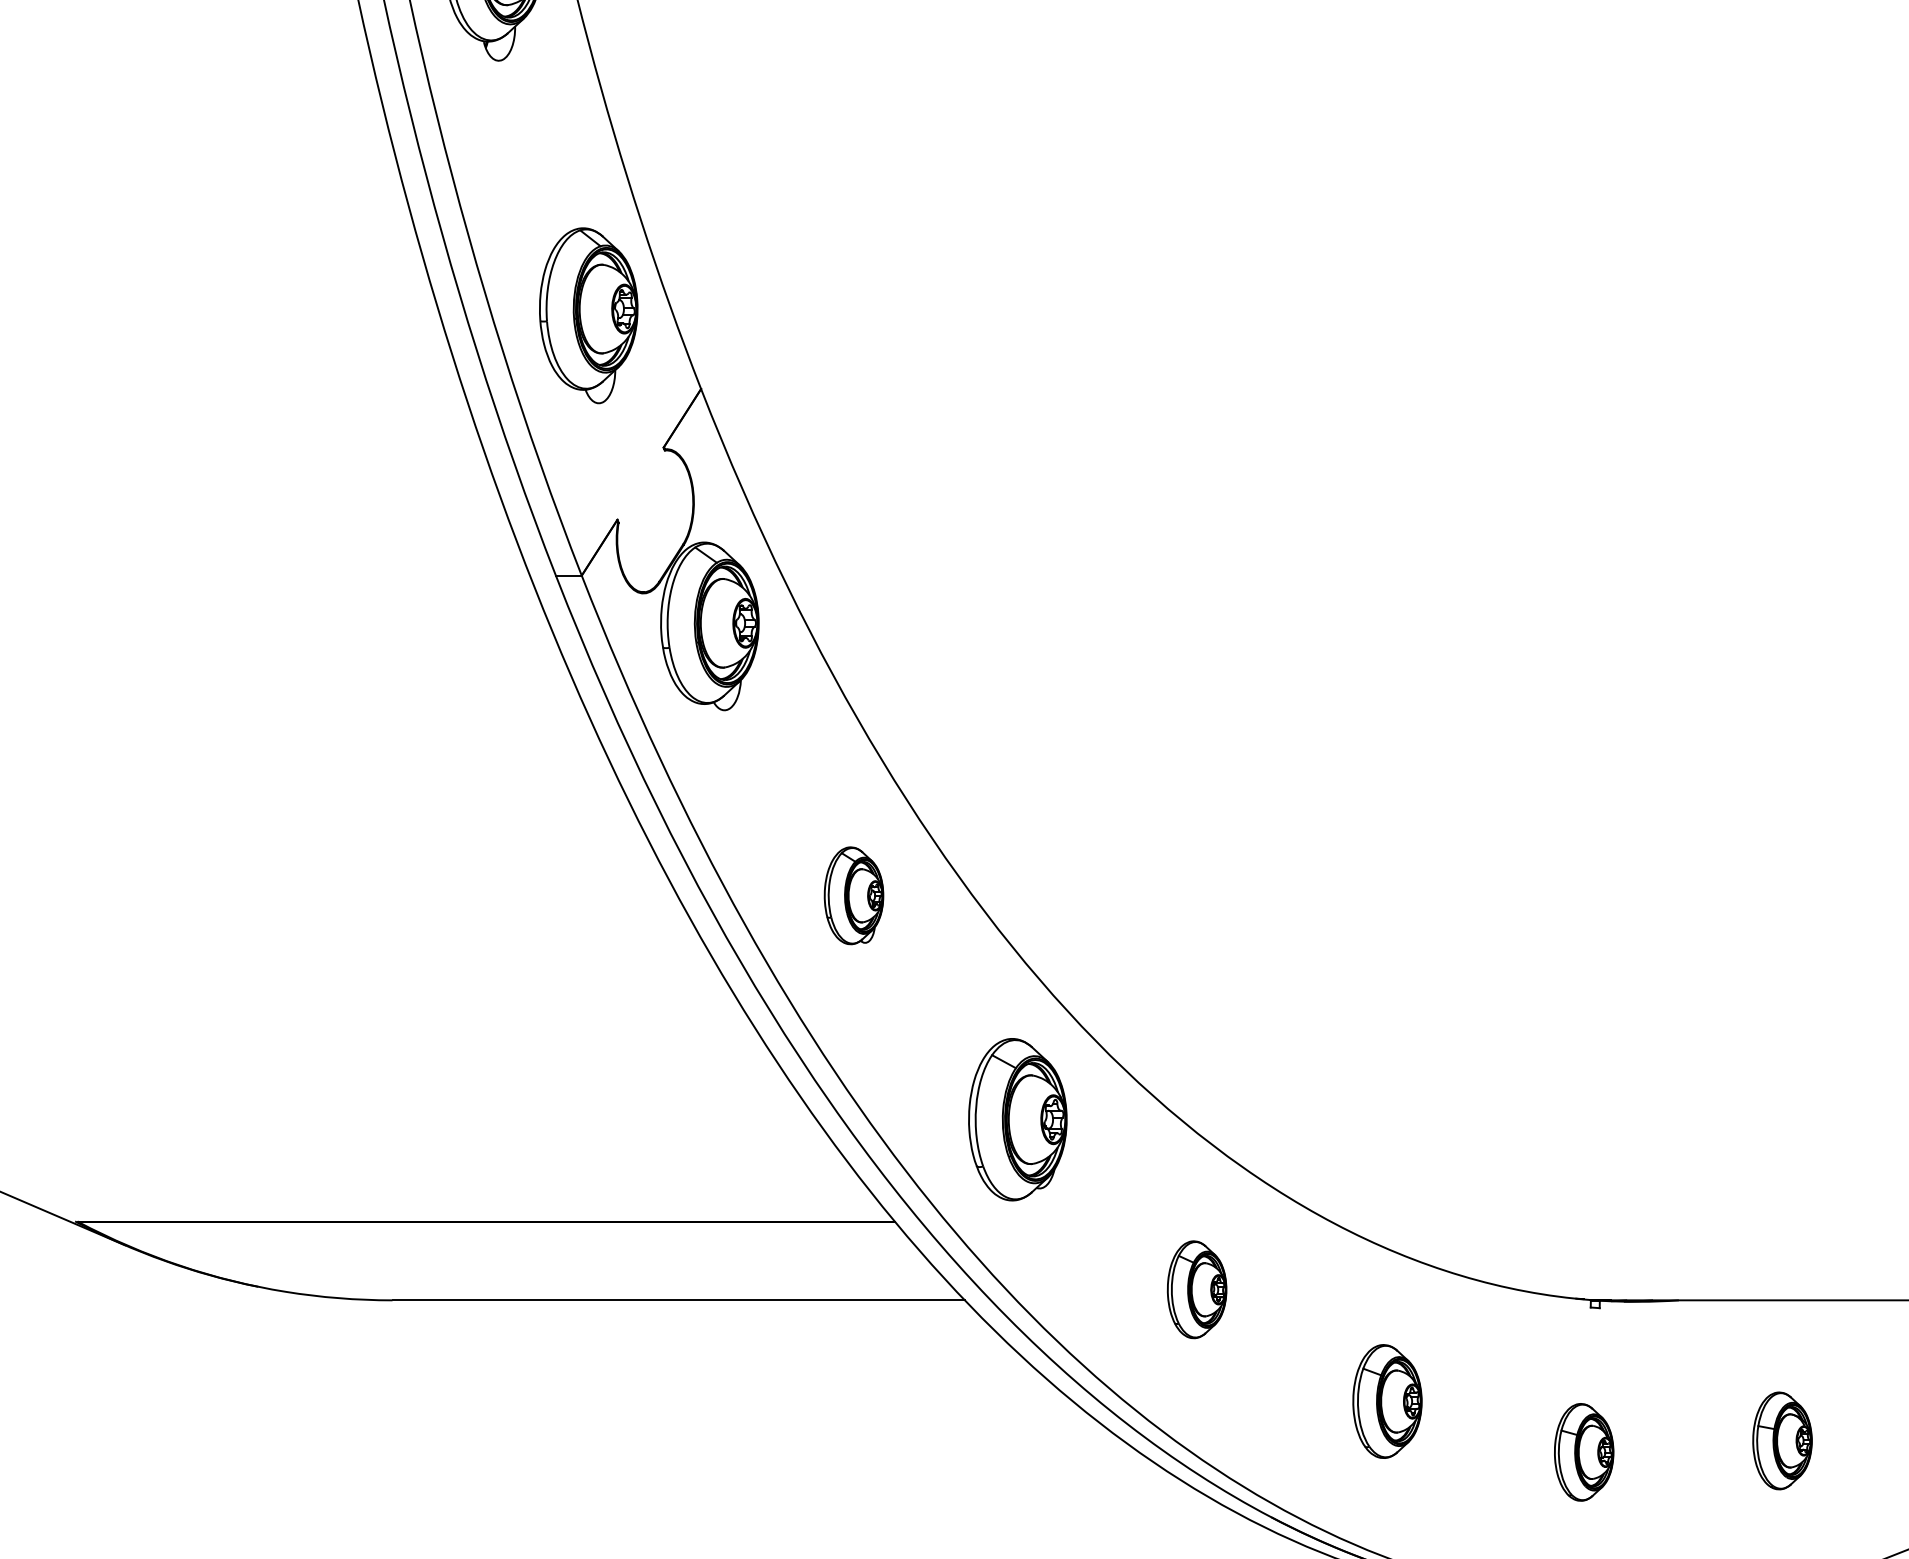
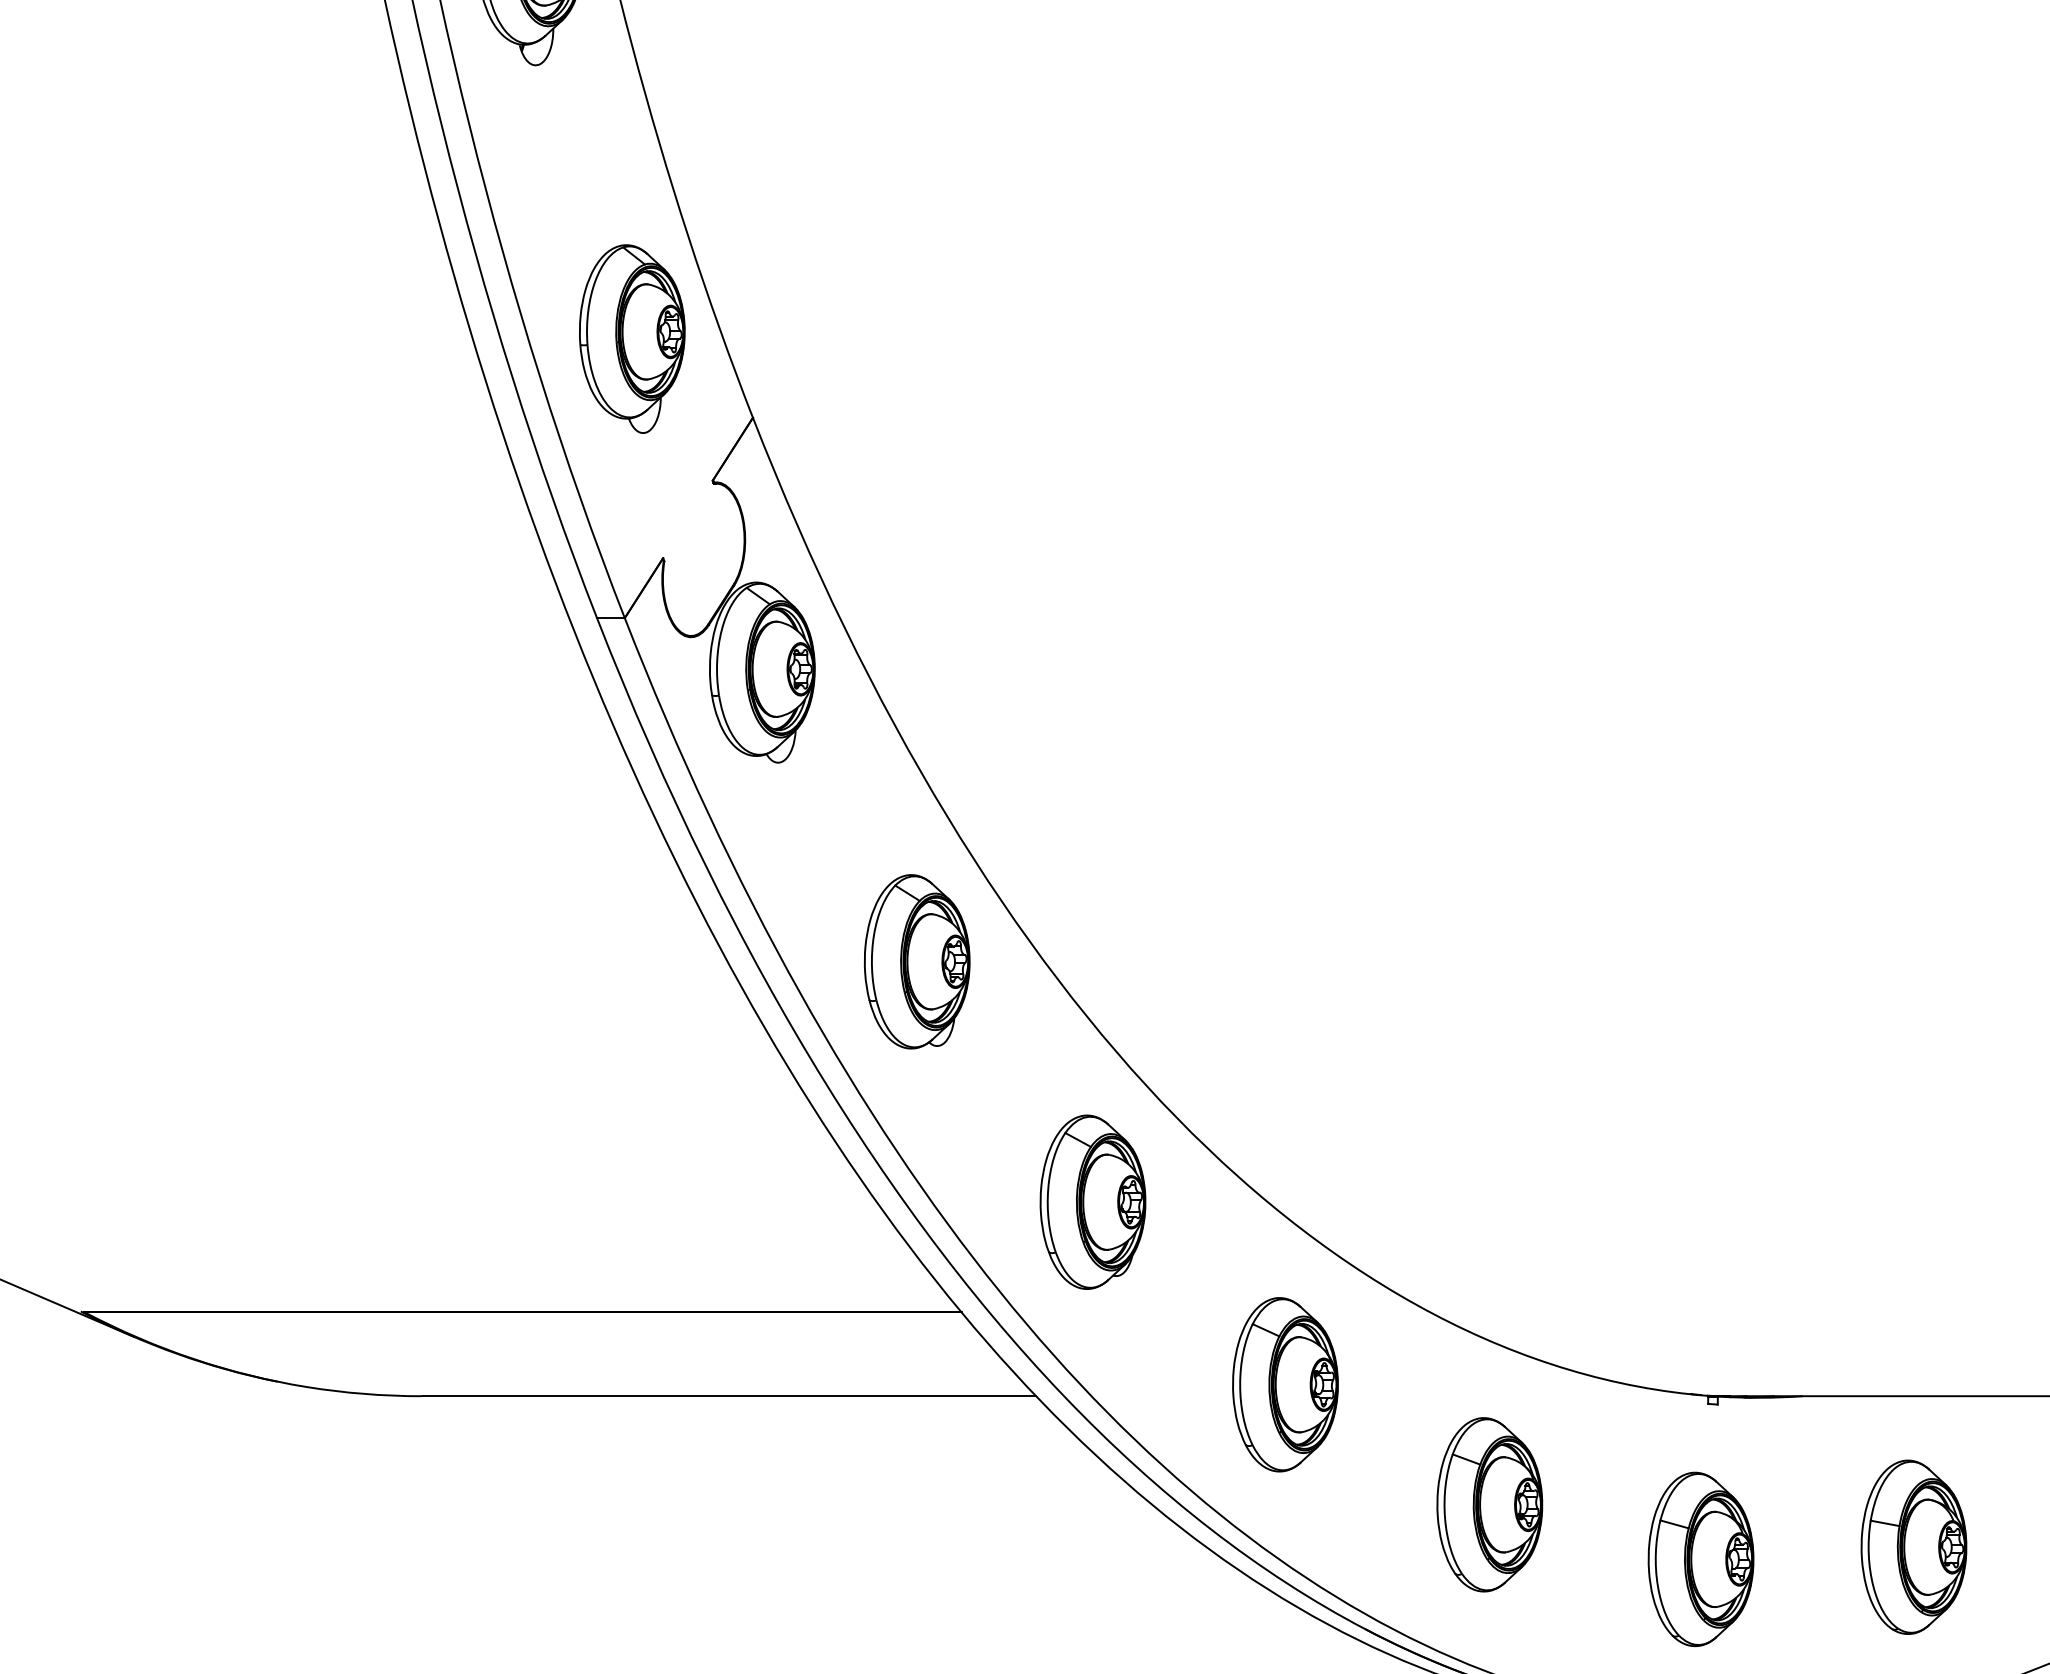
part: (853, 895) -> (916, 961), size x1.67
part: (1197, 1289) -> (1285, 1384), size x1.67
part: (1387, 1401) -> (1489, 1504), size x1.43
part: (1782, 1440) -> (1913, 1546), size x1.67
part: (1583, 1452) -> (1700, 1559), size x1.67

